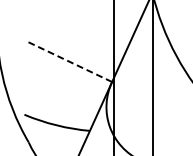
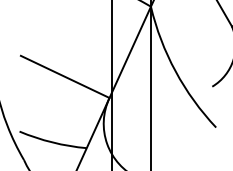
line: (68, 61) -> (64, 76), dashed -> solid

